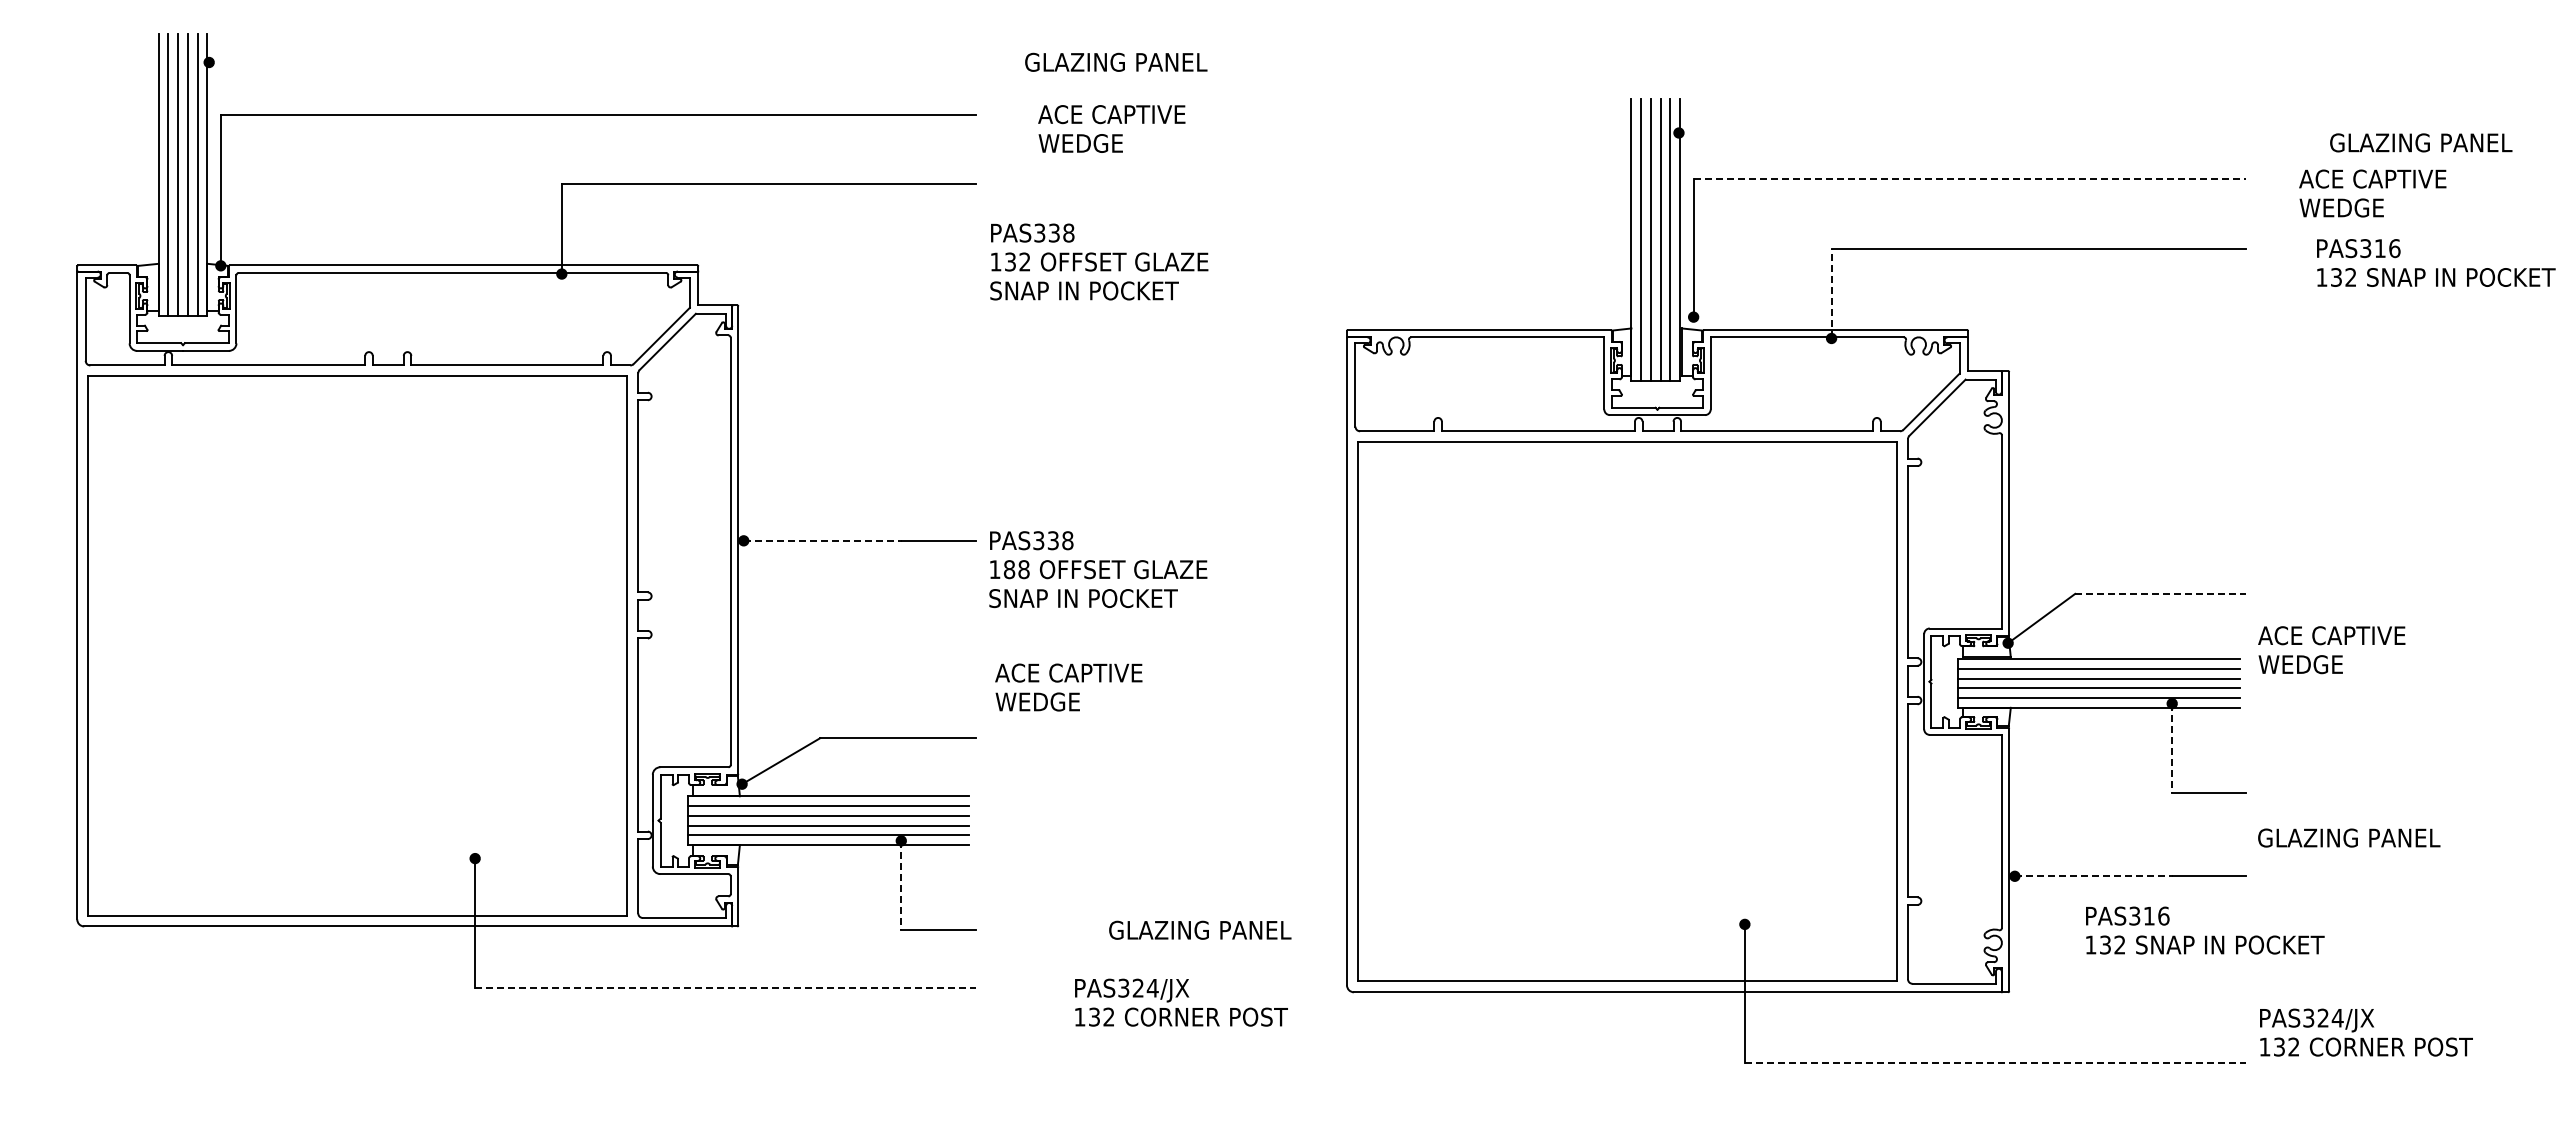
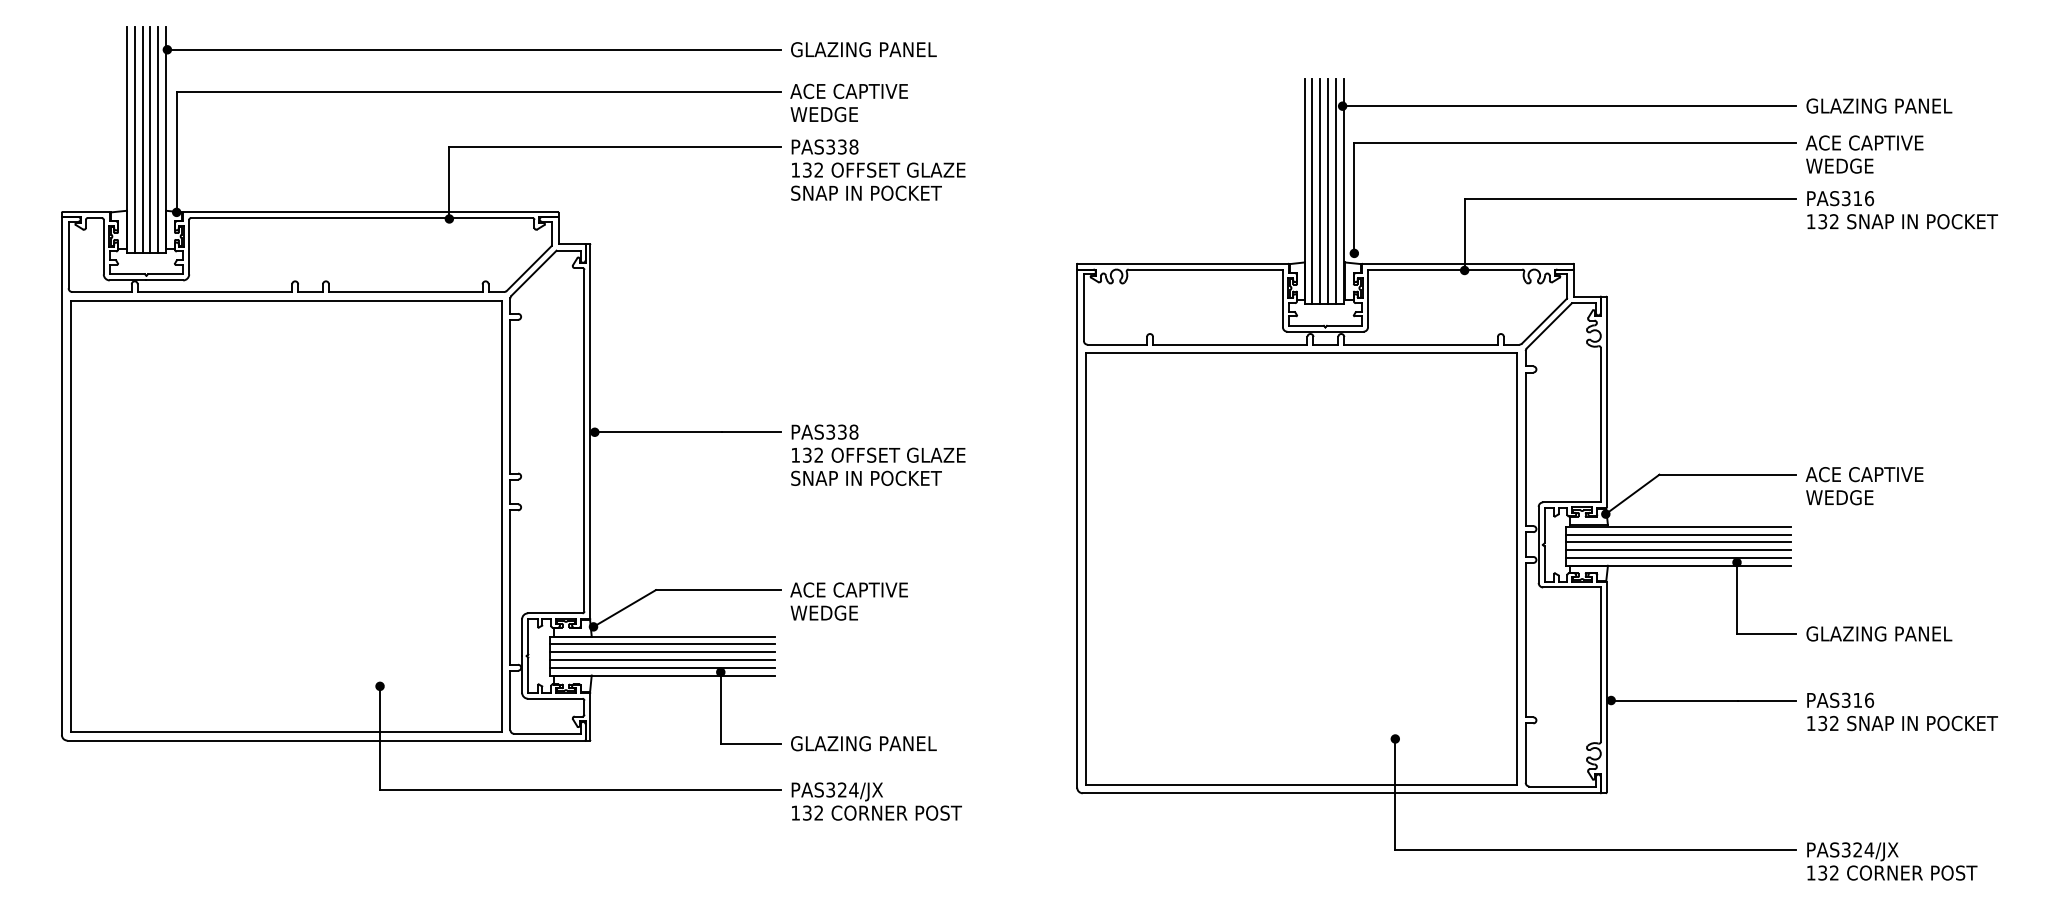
text: (1116, 61) -> (864, 49), moved
line: (592, 62) -> (473, 49), added
text: (1111, 128) -> (848, 102), moved
line: (1962, 133) -> (1569, 106), added
text: (2421, 142) -> (1879, 105), moved
line: (1970, 179) -> (1575, 143), dashed -> solid
text: (2372, 193) -> (1864, 154), moved
text: (1099, 261) -> (878, 169), moved
text: (2436, 262) -> (1902, 209), moved
line: (1831, 293) -> (1464, 234), dashed -> solid
line: (823, 540) -> (658, 432), dashed -> solid
text: (1016, 569) -> (812, 455), 188 -> 132
line: (2161, 593) -> (1728, 474), dashed -> solid
text: (2331, 650) -> (1864, 486), moved
text: (1068, 687) -> (848, 601), moved
line: (2172, 748) -> (1737, 598), dashed -> solid
text: (2349, 837) -> (1879, 633), moved
line: (2094, 876) -> (1674, 700), dashed -> solid
line: (901, 885) -> (720, 707), dashed -> solid
text: (1200, 929) -> (864, 743), moved
text: (2205, 930) -> (1902, 711), moved
line: (726, 988) -> (581, 790), dashed -> solid
text: (1181, 1002) -> (876, 801), moved
text: (2366, 1032) -> (1892, 861), moved
line: (1995, 1063) -> (1595, 850), dashed -> solid

